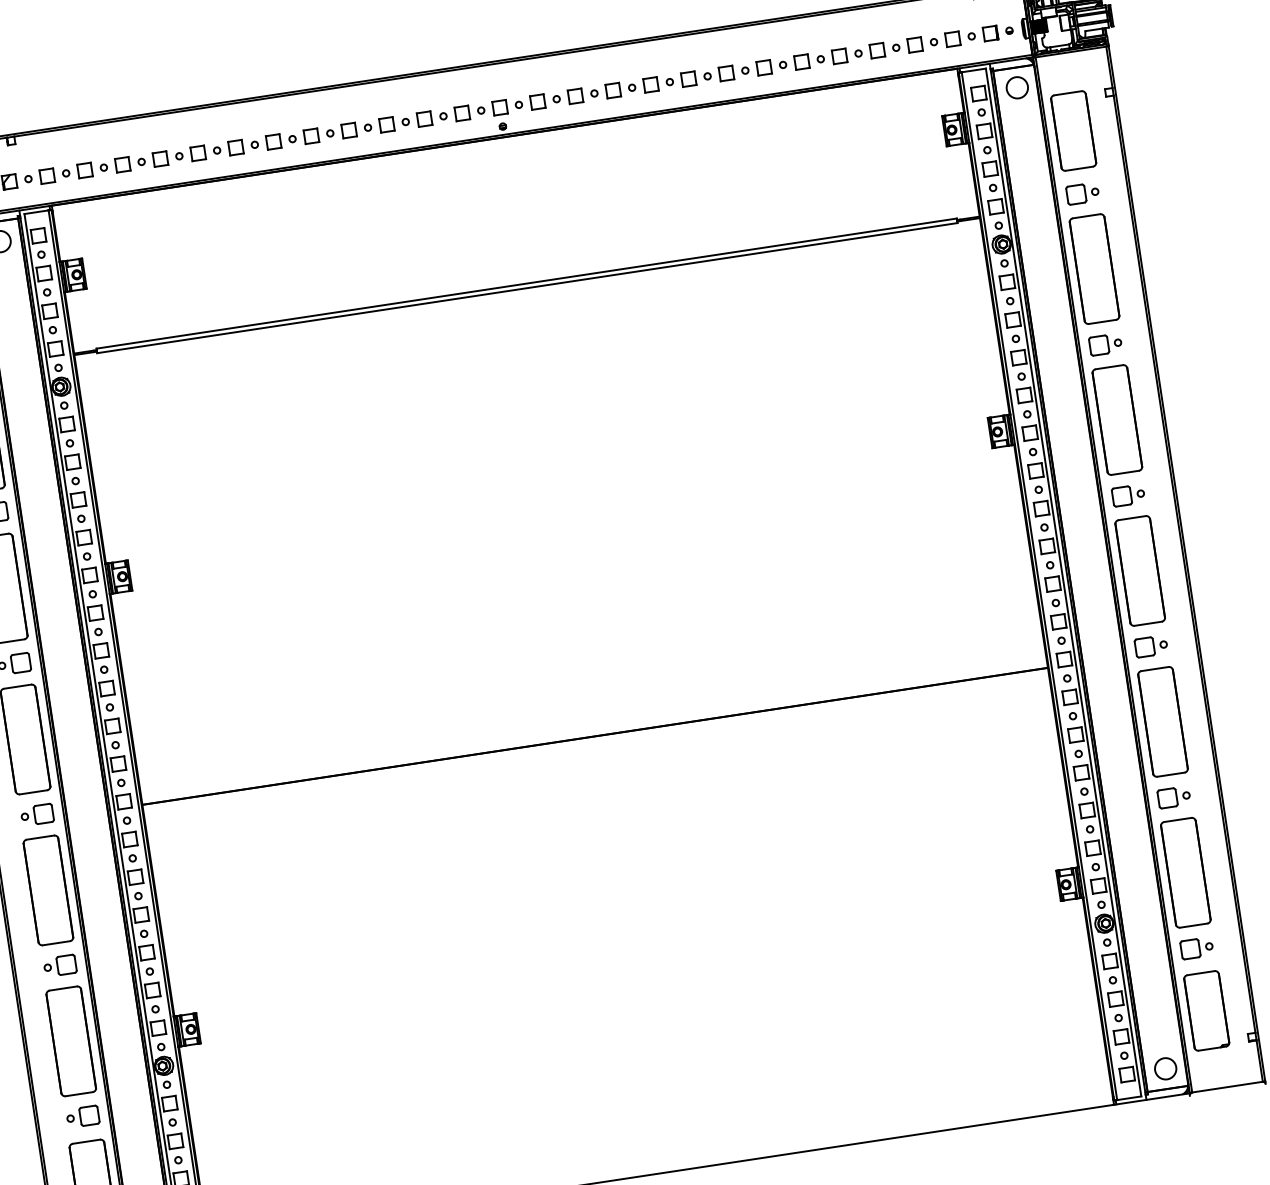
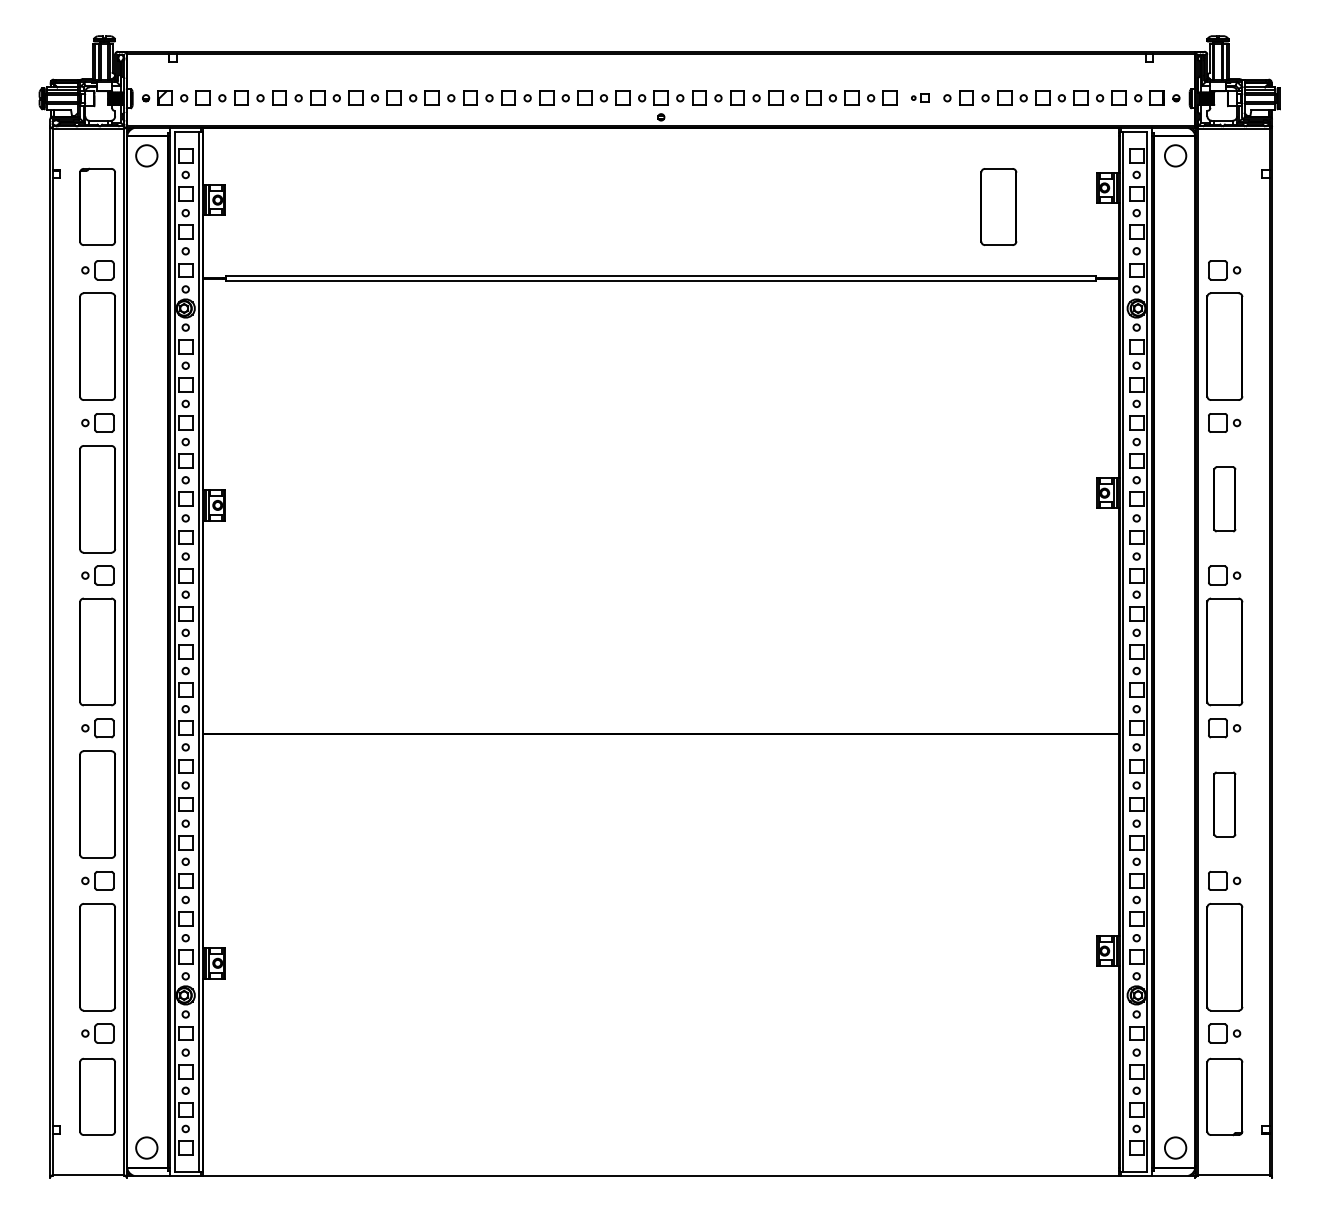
part: (756, 68) -> (920, 97), size x0.6
part: (1073, 130) -> (998, 206), moved
part: (1117, 420) -> (1224, 499), size x0.6
part: (1162, 721) -> (1224, 804), size x0.6

